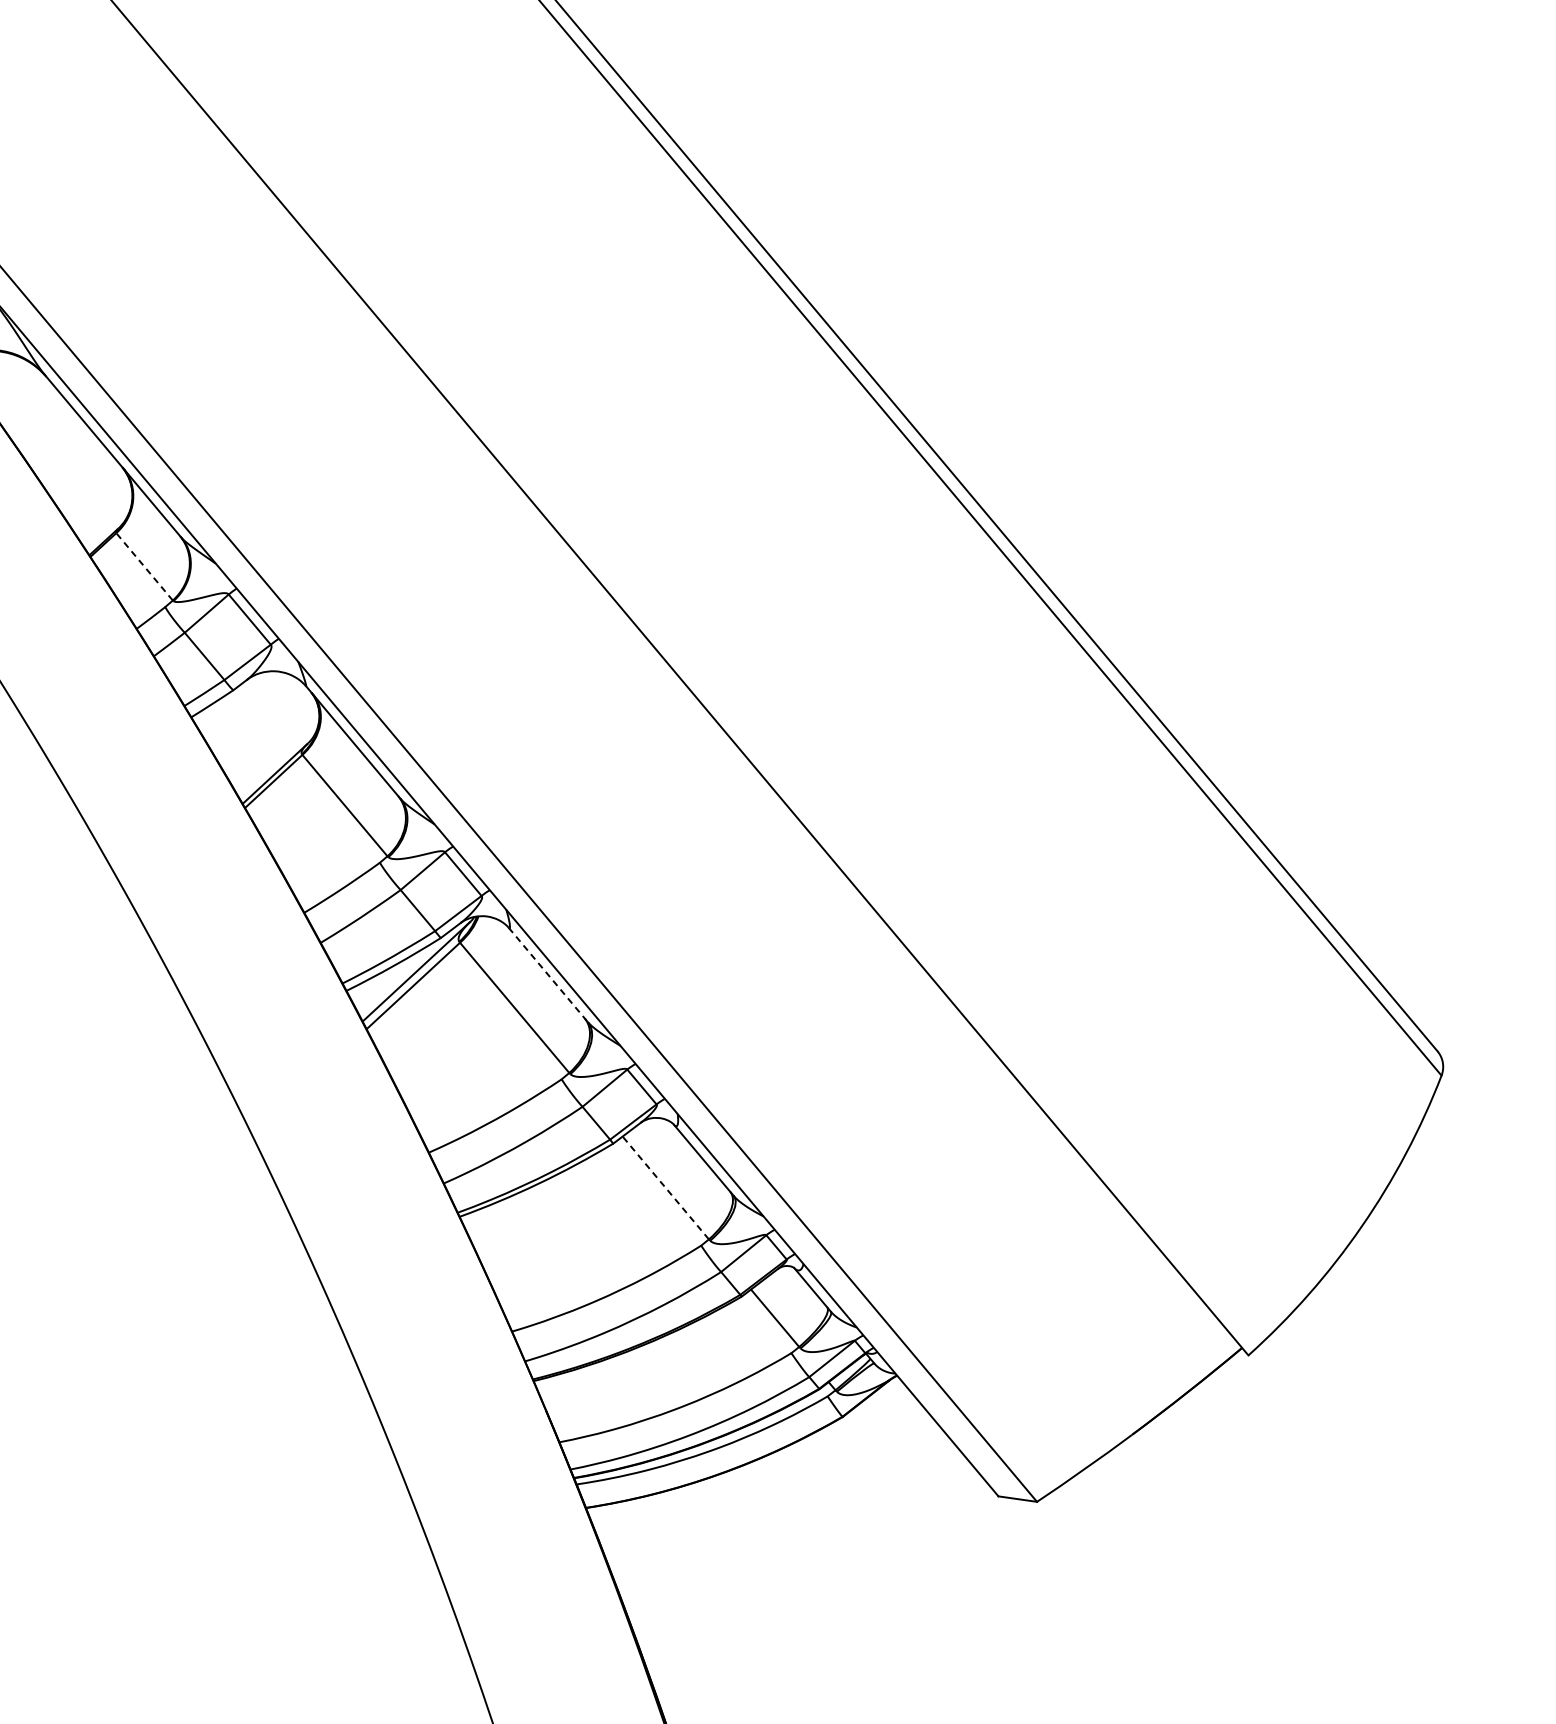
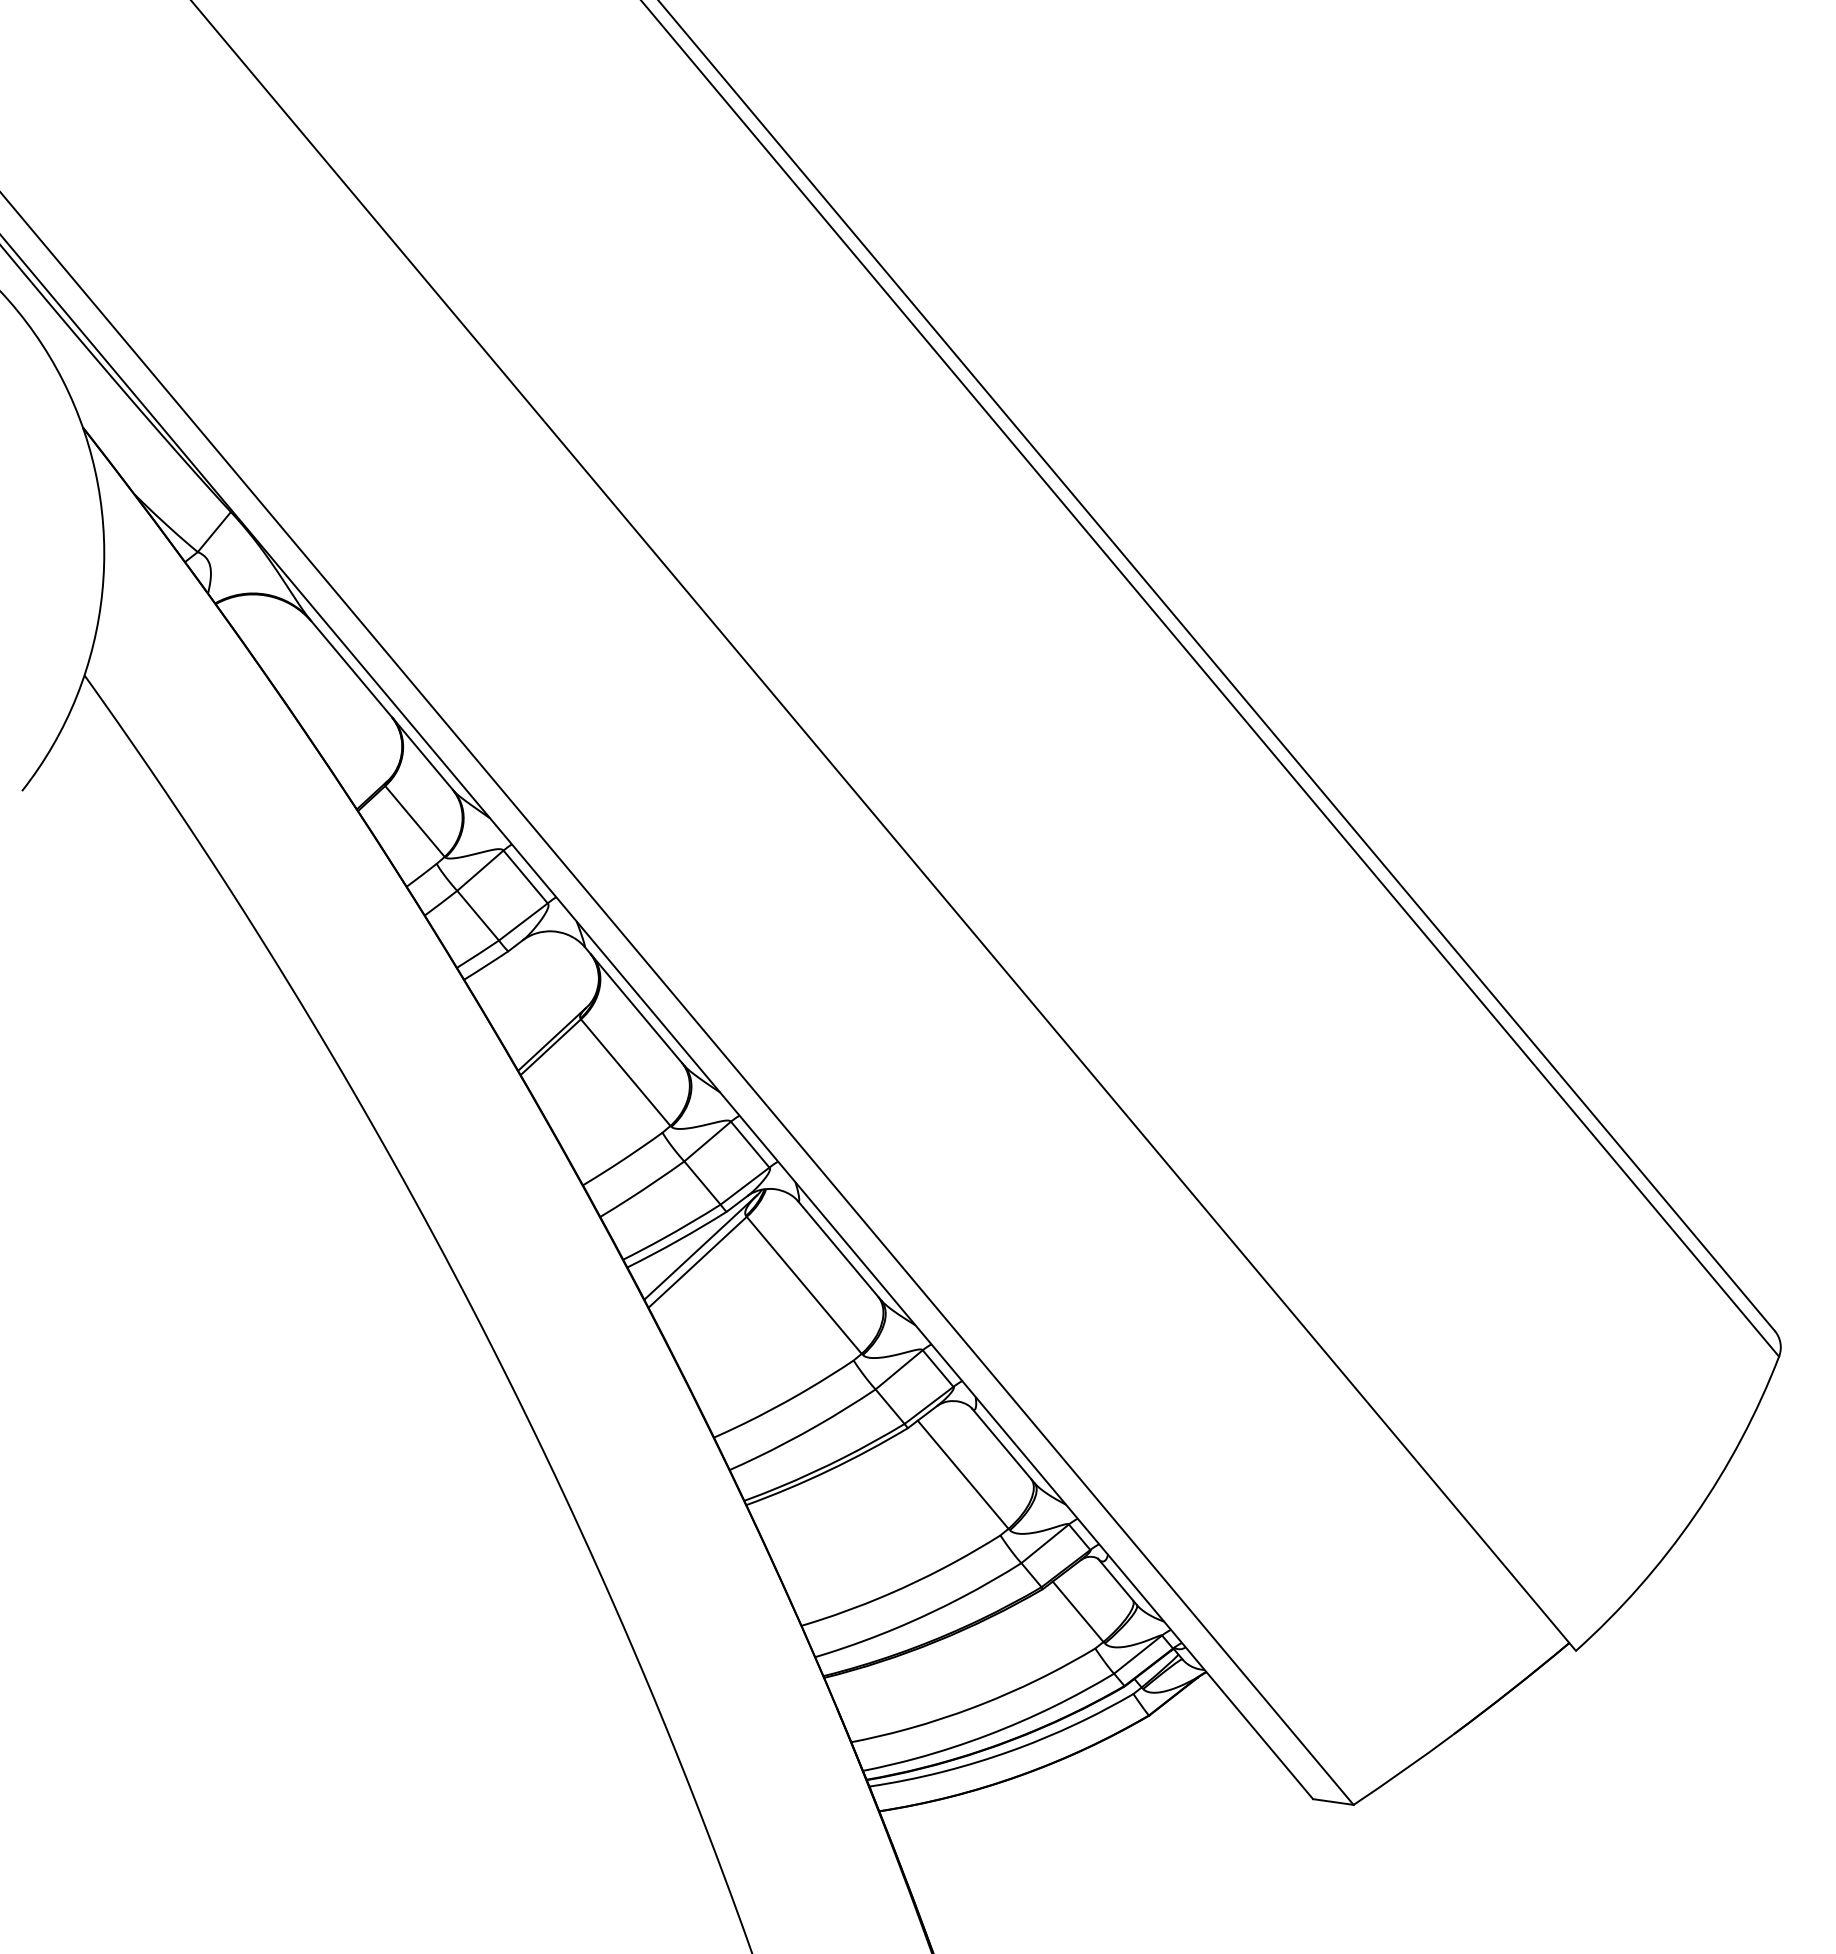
line: (144, 566) -> (414, 821), dashed -> solid
line: (548, 974) -> (839, 1250), dashed -> solid
line: (666, 1187) -> (963, 1474), dashed -> solid

